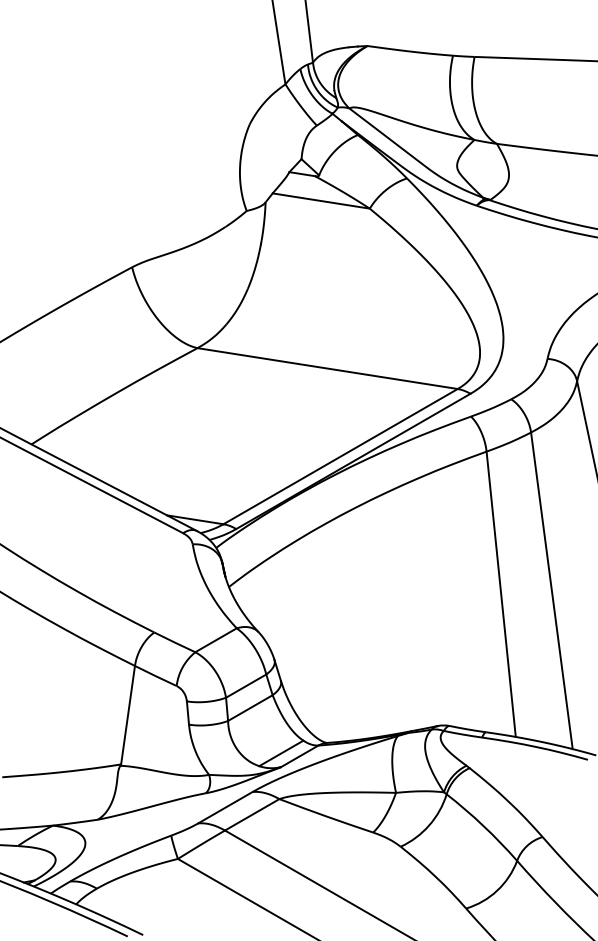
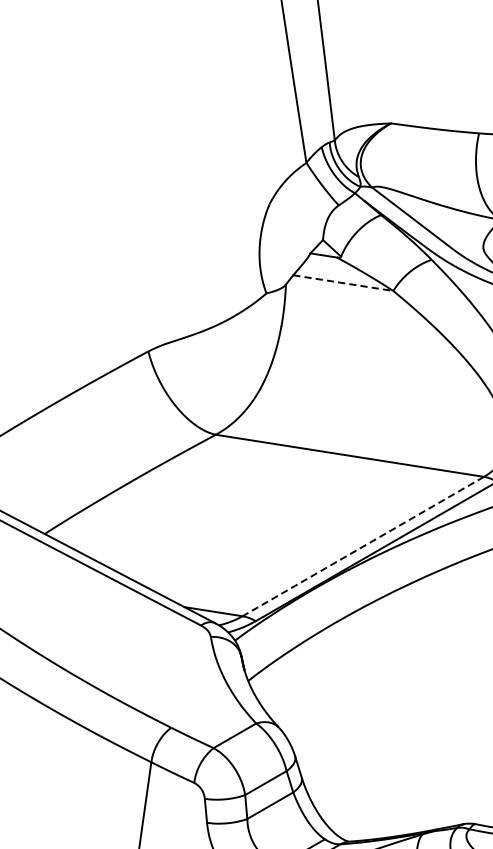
line: (321, 201) -> (343, 283), solid -> dashed
line: (340, 456) -> (363, 546), solid -> dashed

